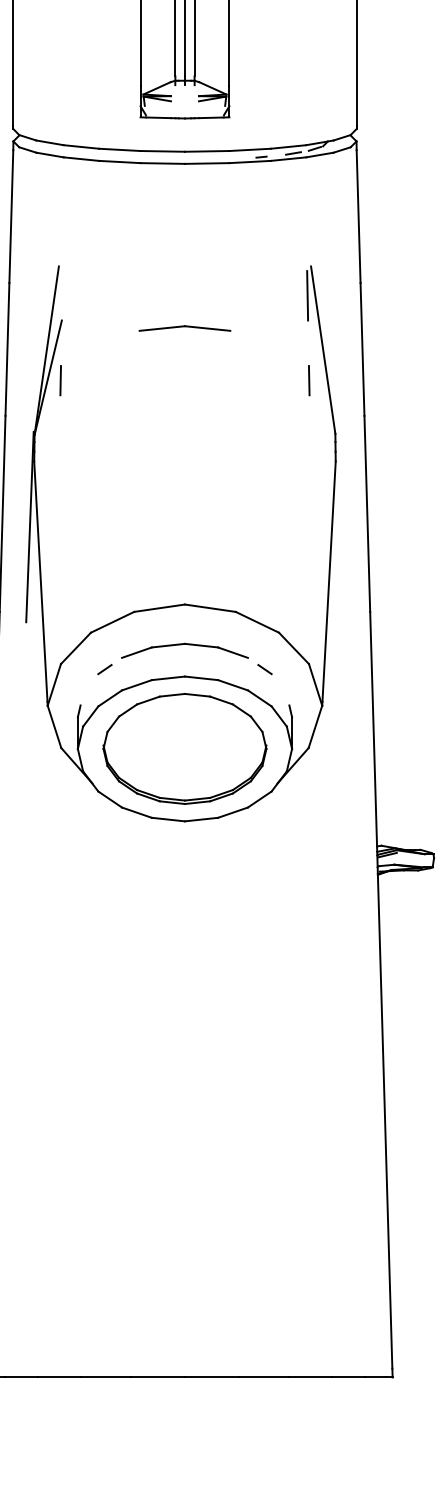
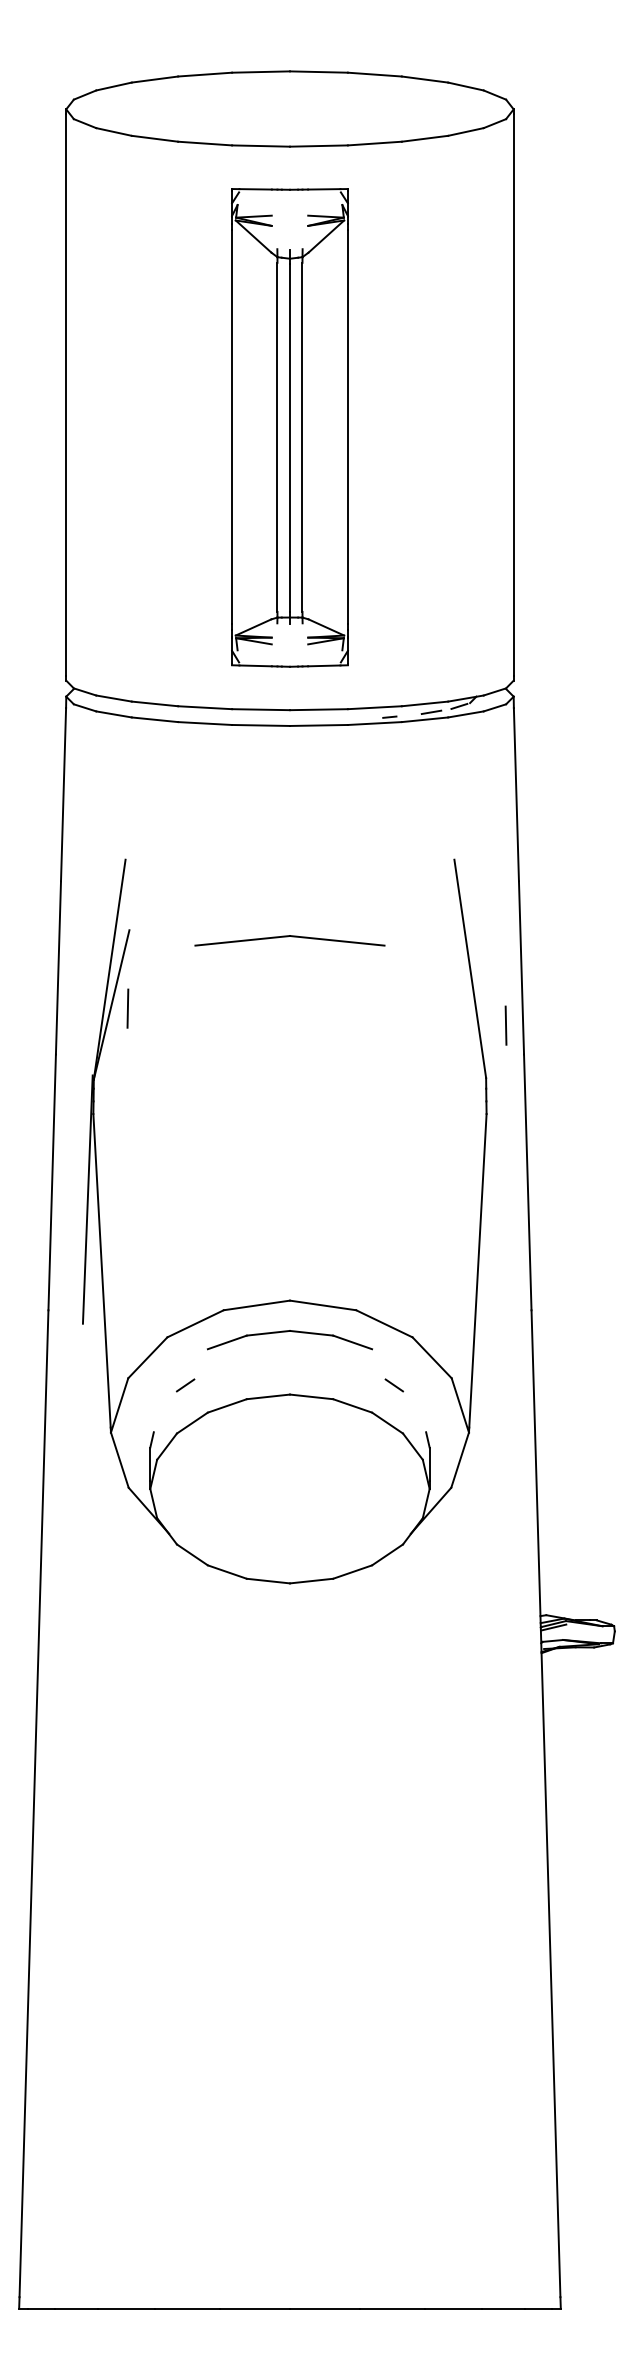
line: (307, 295) -> (449, 897), removed
part: (184, 328) -> (289, 940), size x1.6
line: (308, 380) -> (505, 1025), moved
part: (183, 645) -> (287, 1332), moved
part: (184, 748) -> (289, 1488), removed

